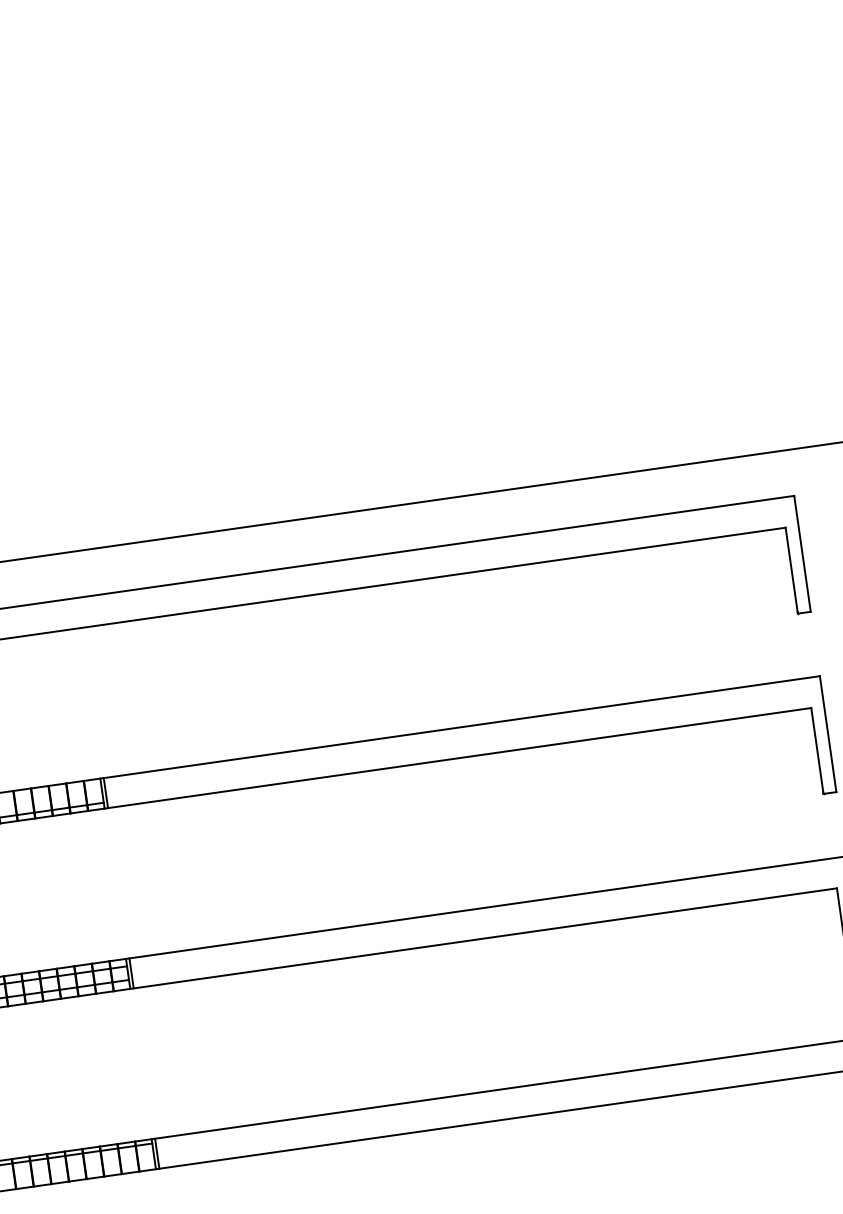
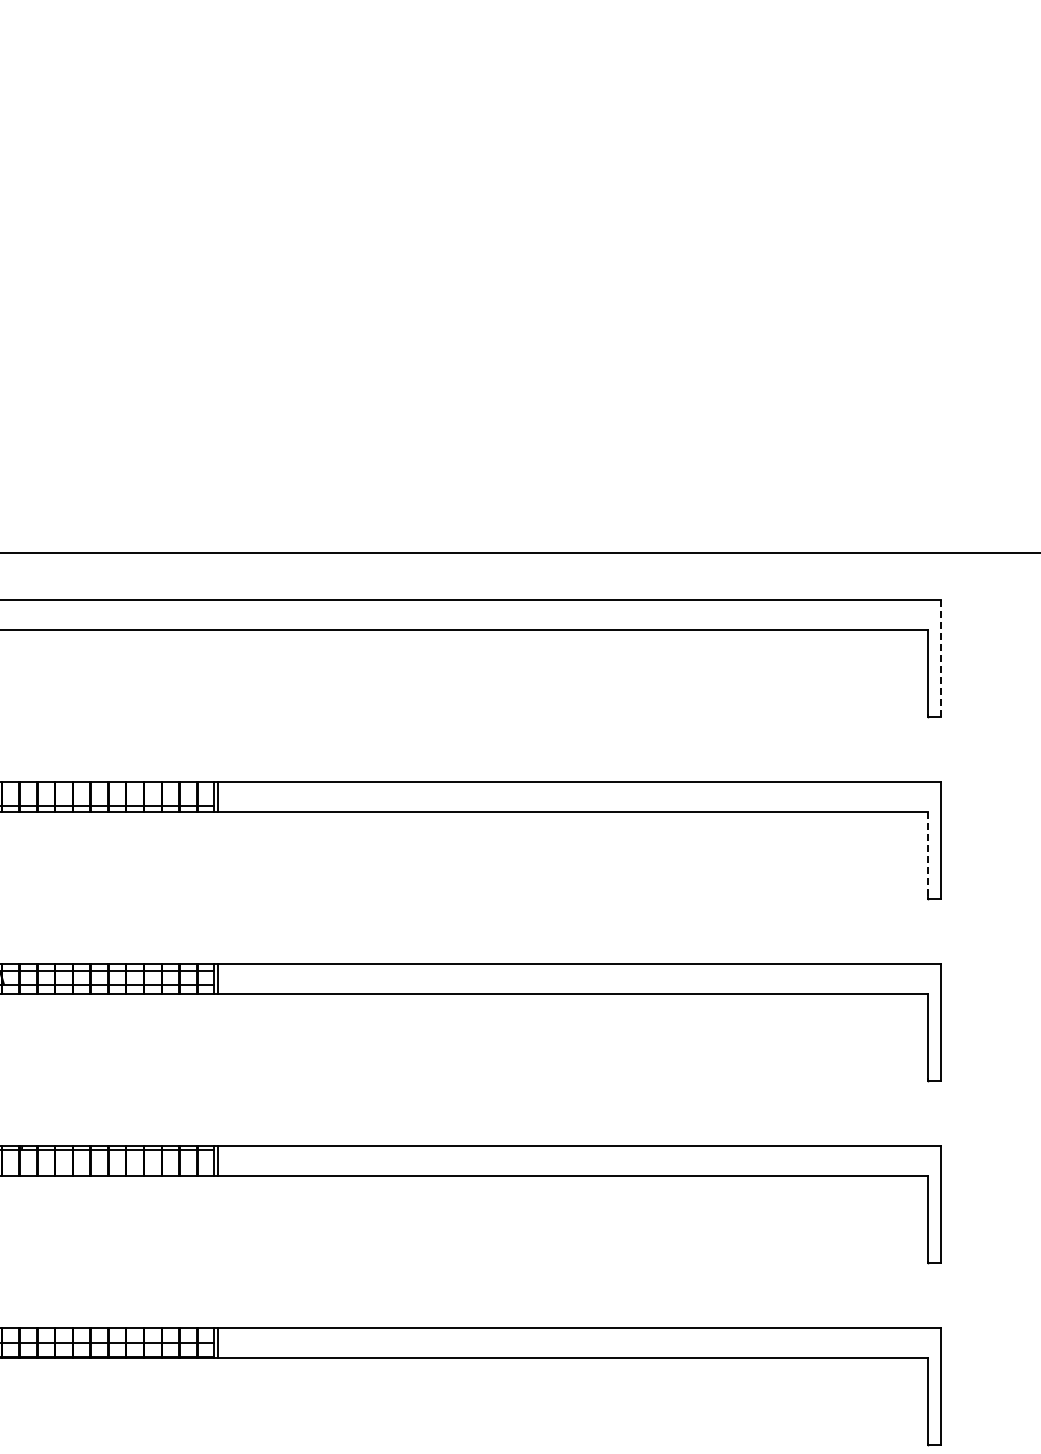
line: (802, 554) -> (940, 658), solid -> dashed
line: (816, 750) -> (927, 854), solid -> dashed

